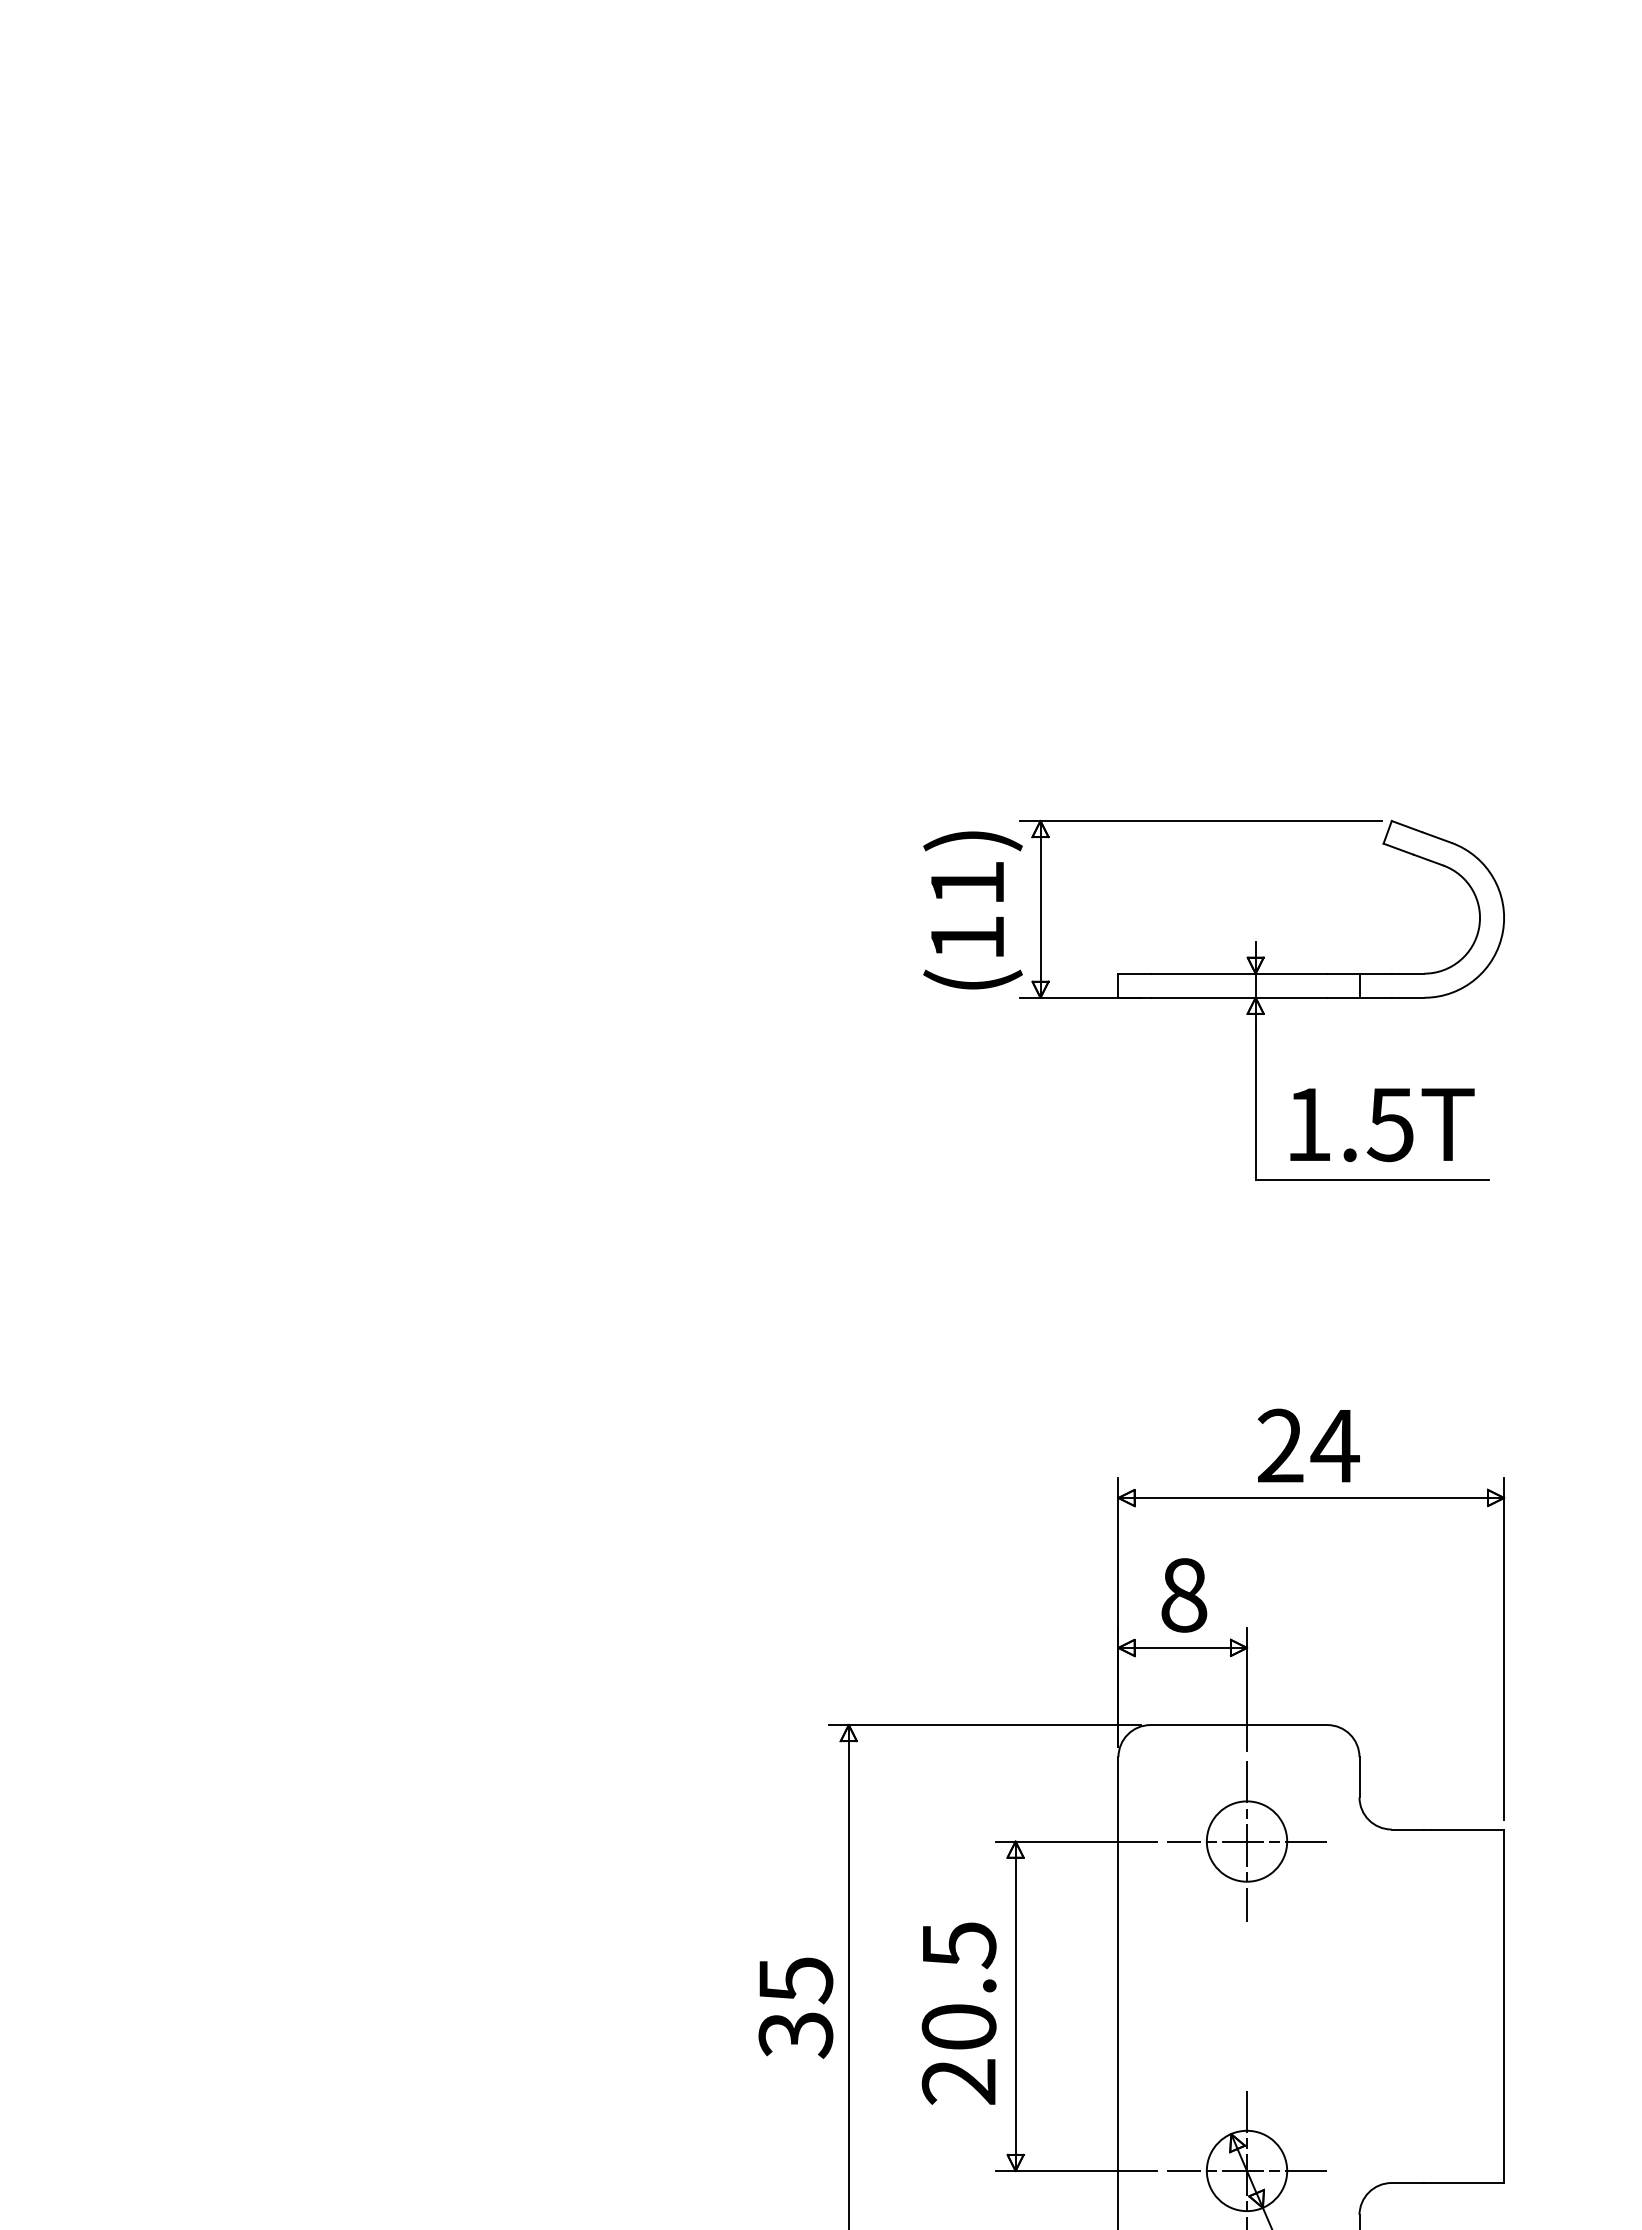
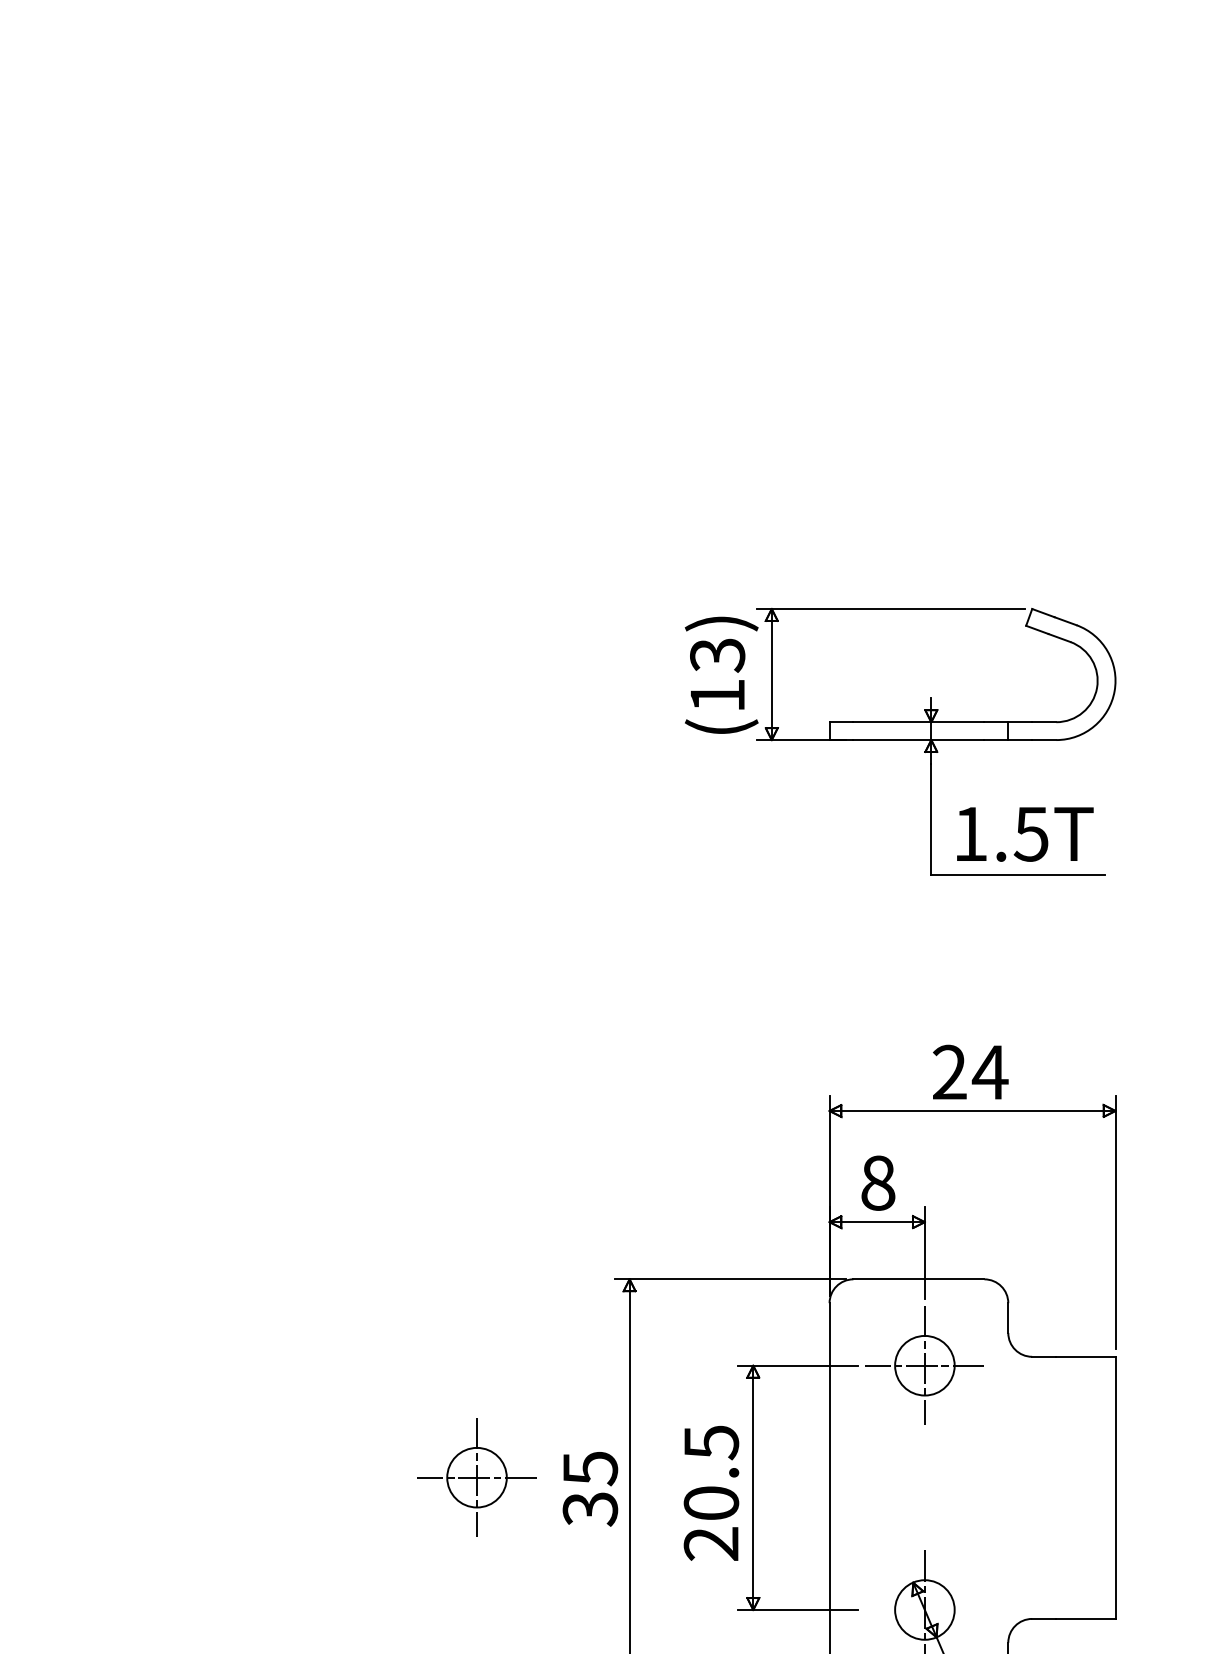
text: (967, 884) -> (717, 656), (11) -> (13)
part: (642, 1992) -> (476, 1477), added
line: (1246, 2170) -> (924, 1609), removed

